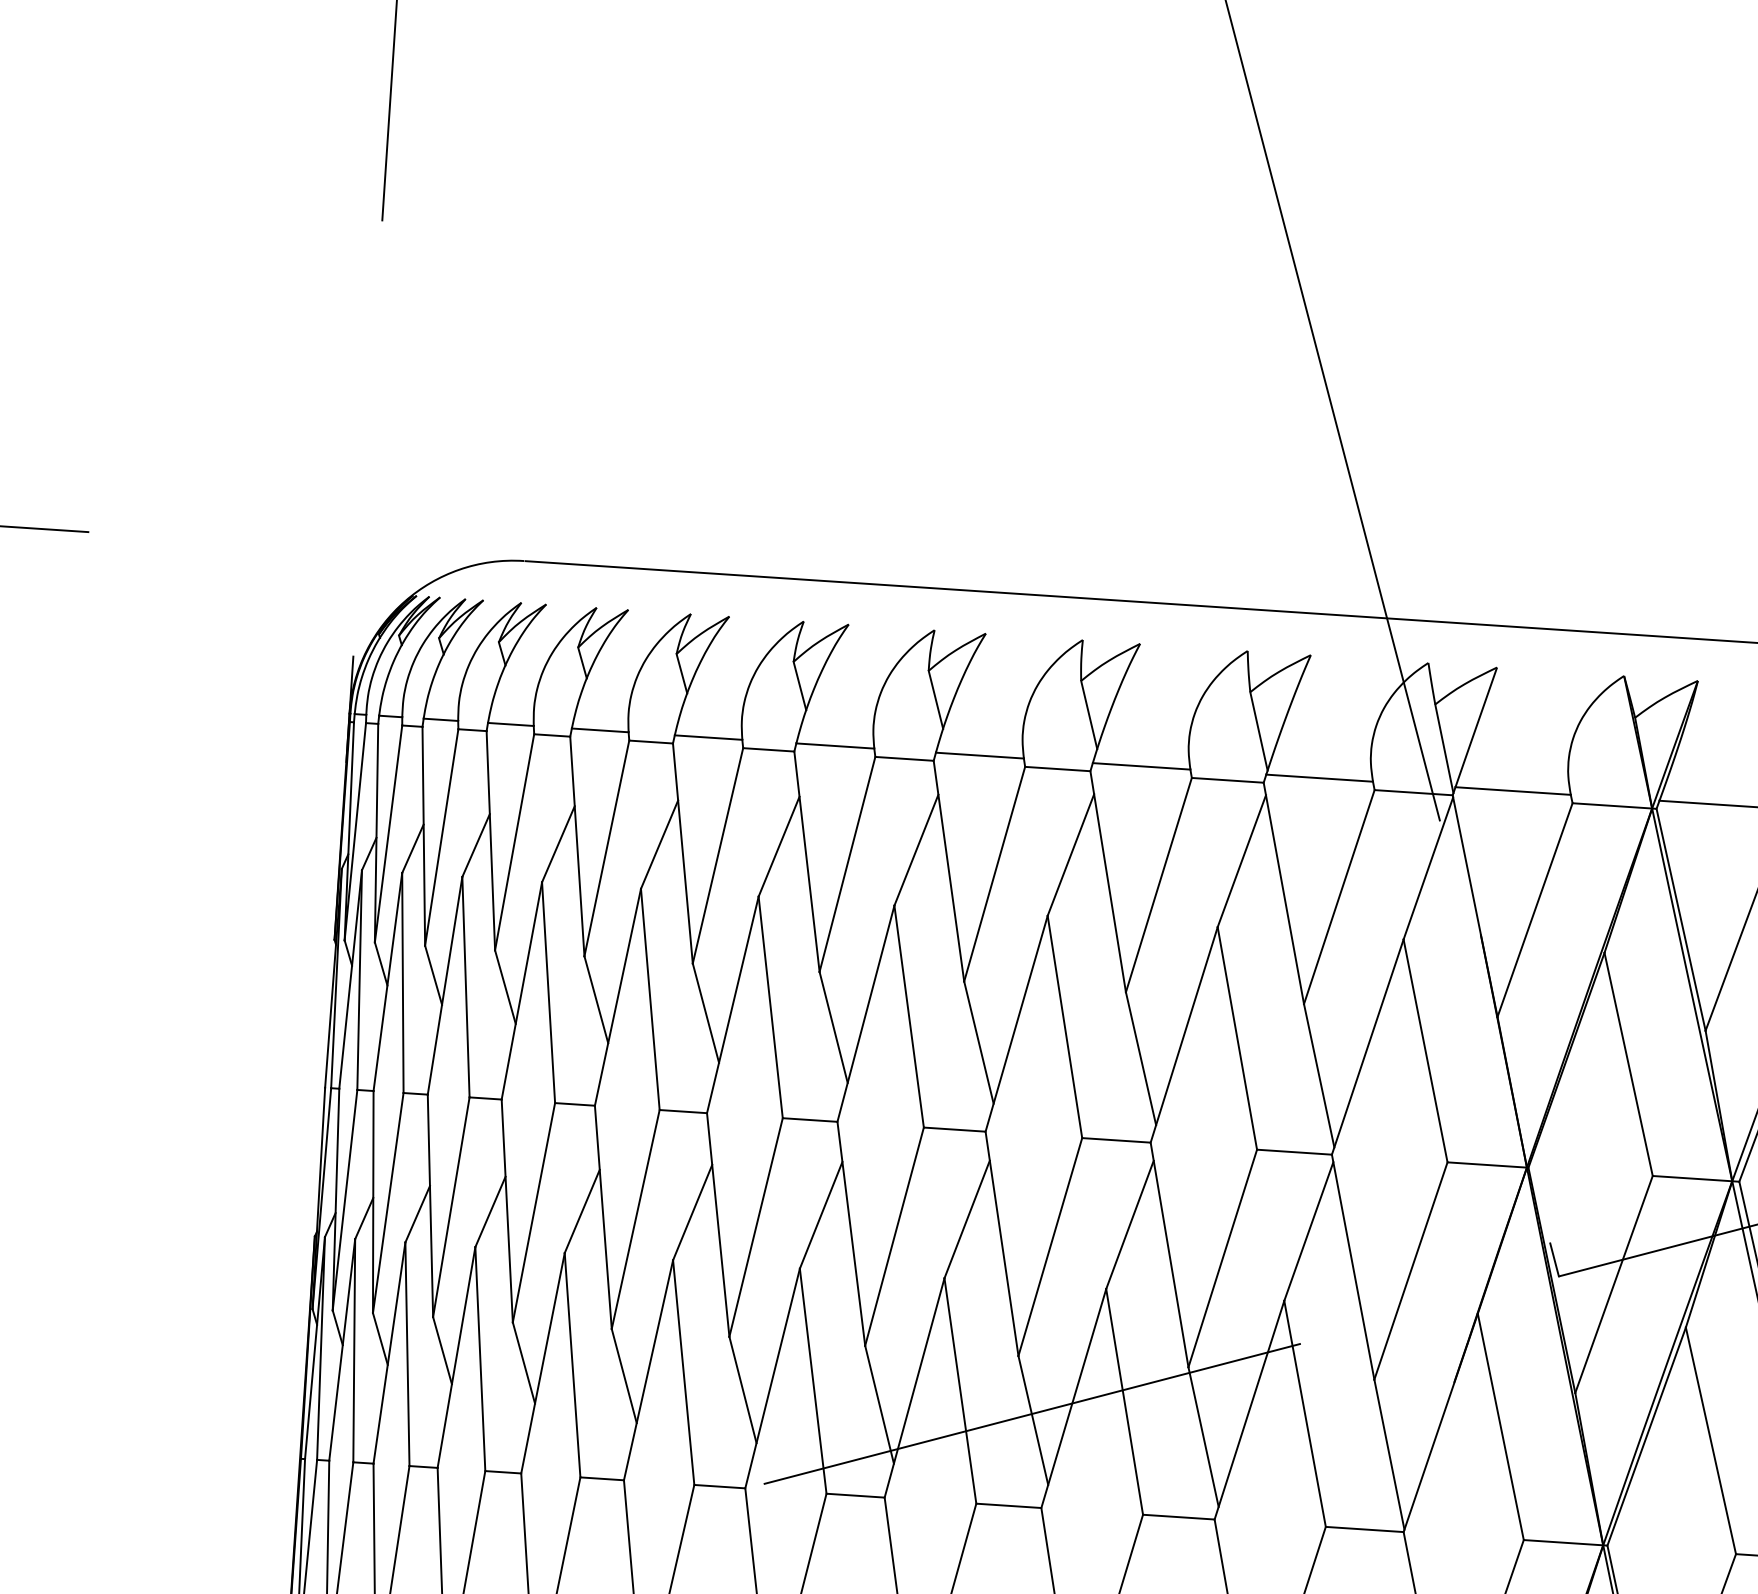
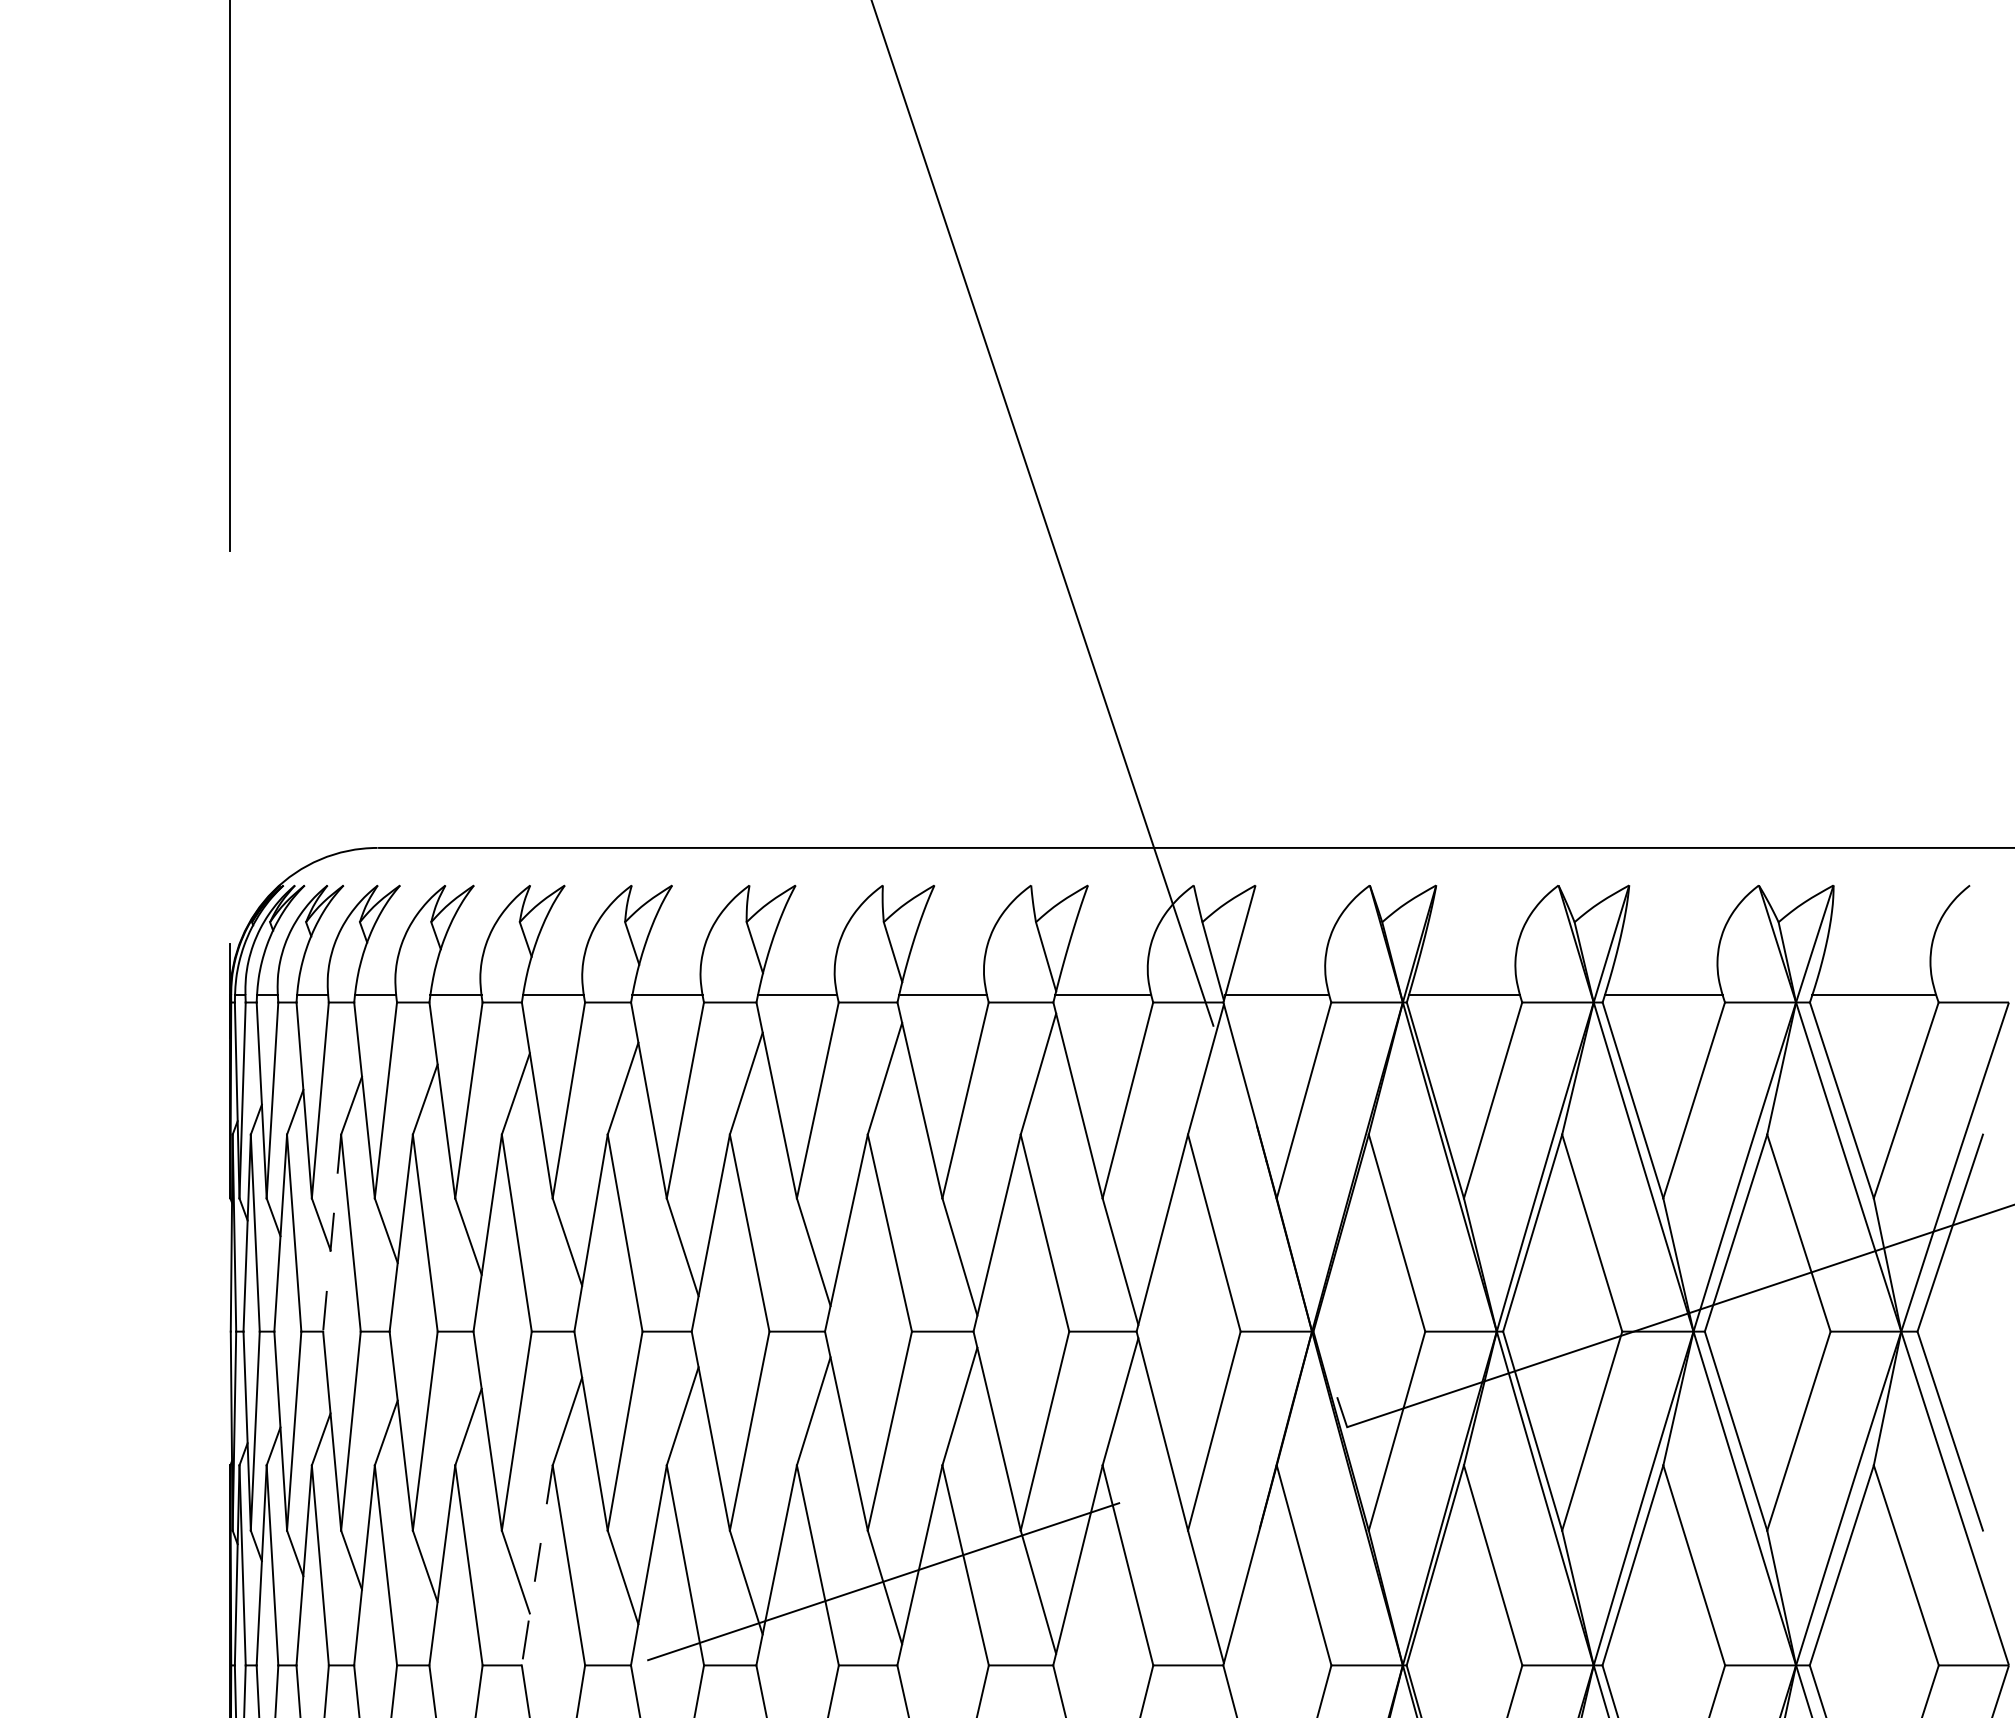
line: (445, 986) -> (332, 1233), solid -> dashed
line: (648, 1370) -> (537, 1565), solid -> dashed

